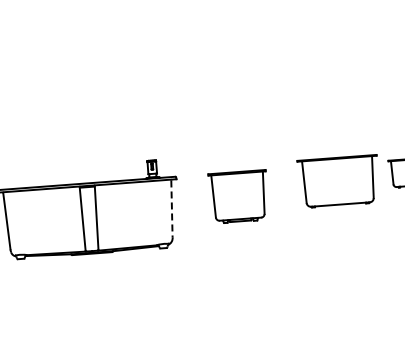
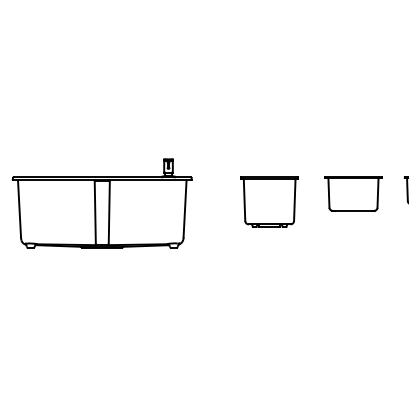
part: (338, 180) -> (353, 193), size x0.71
part: (238, 196) -> (269, 201), moved
line: (172, 209) -> (185, 209), dashed -> solid

